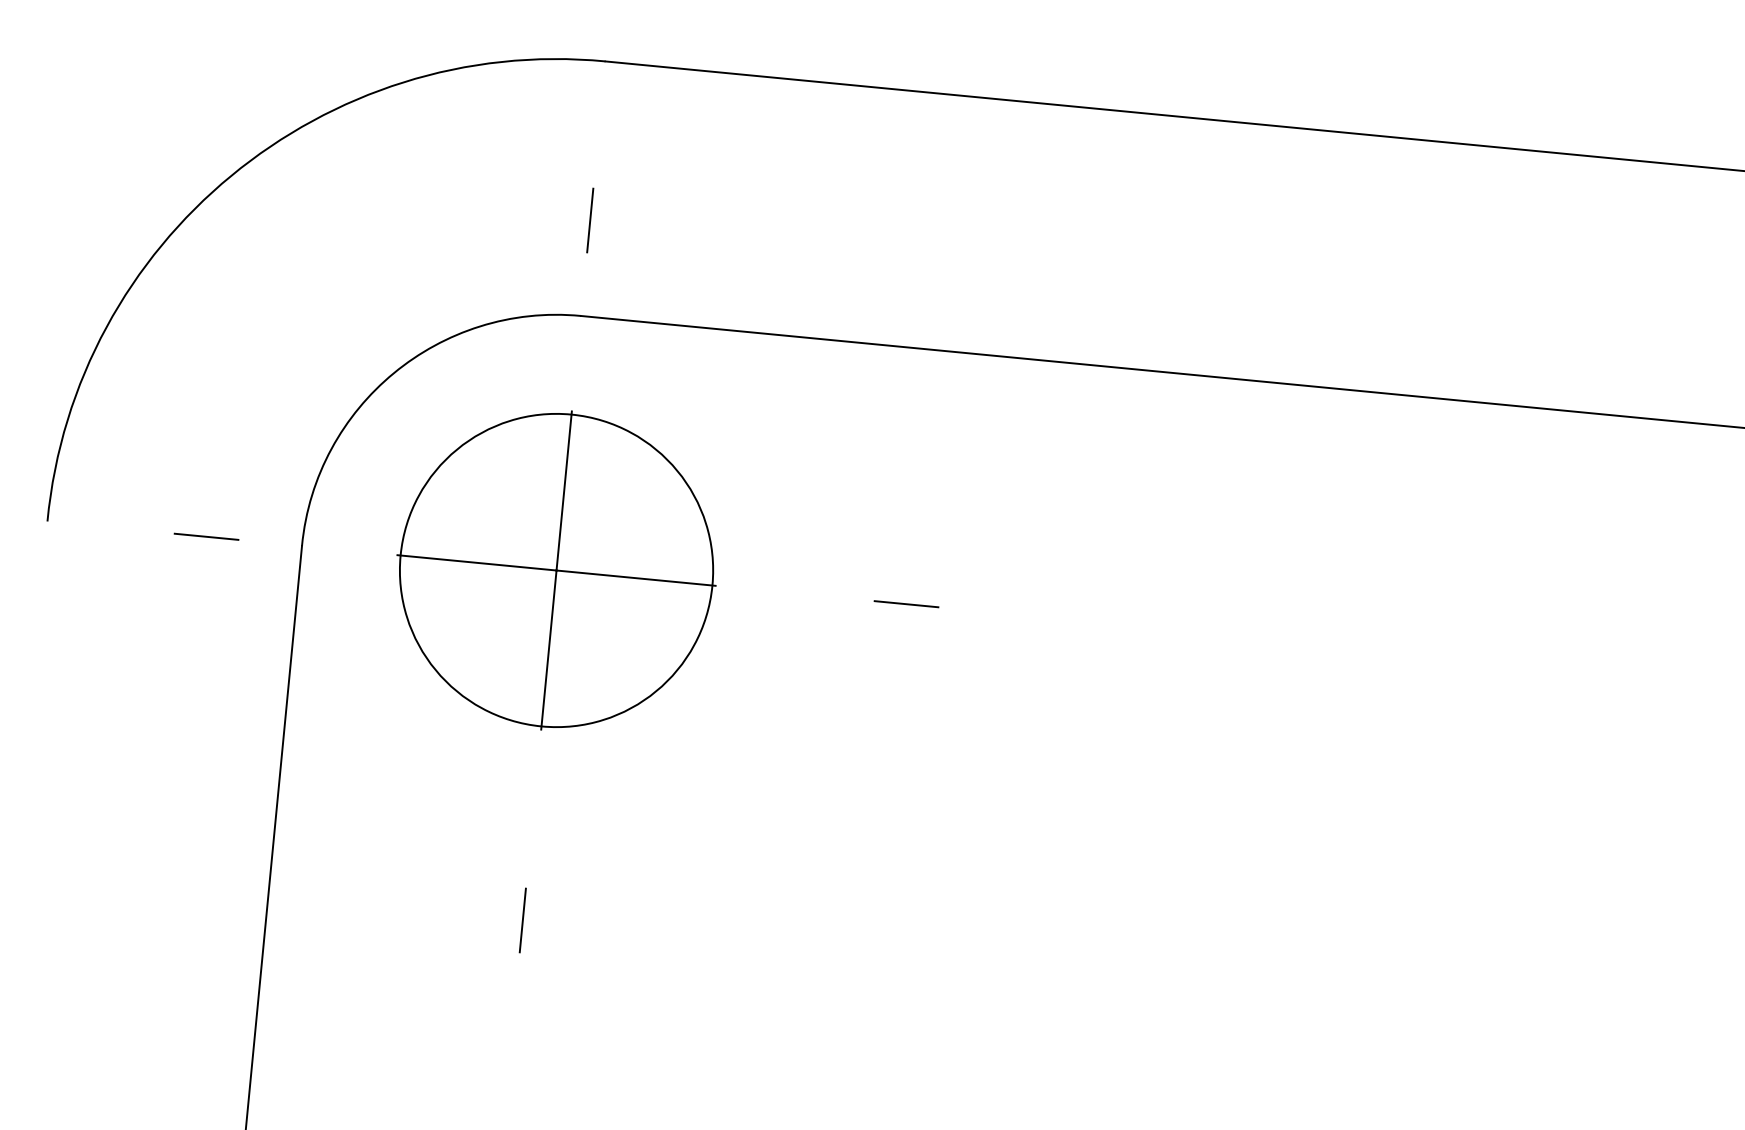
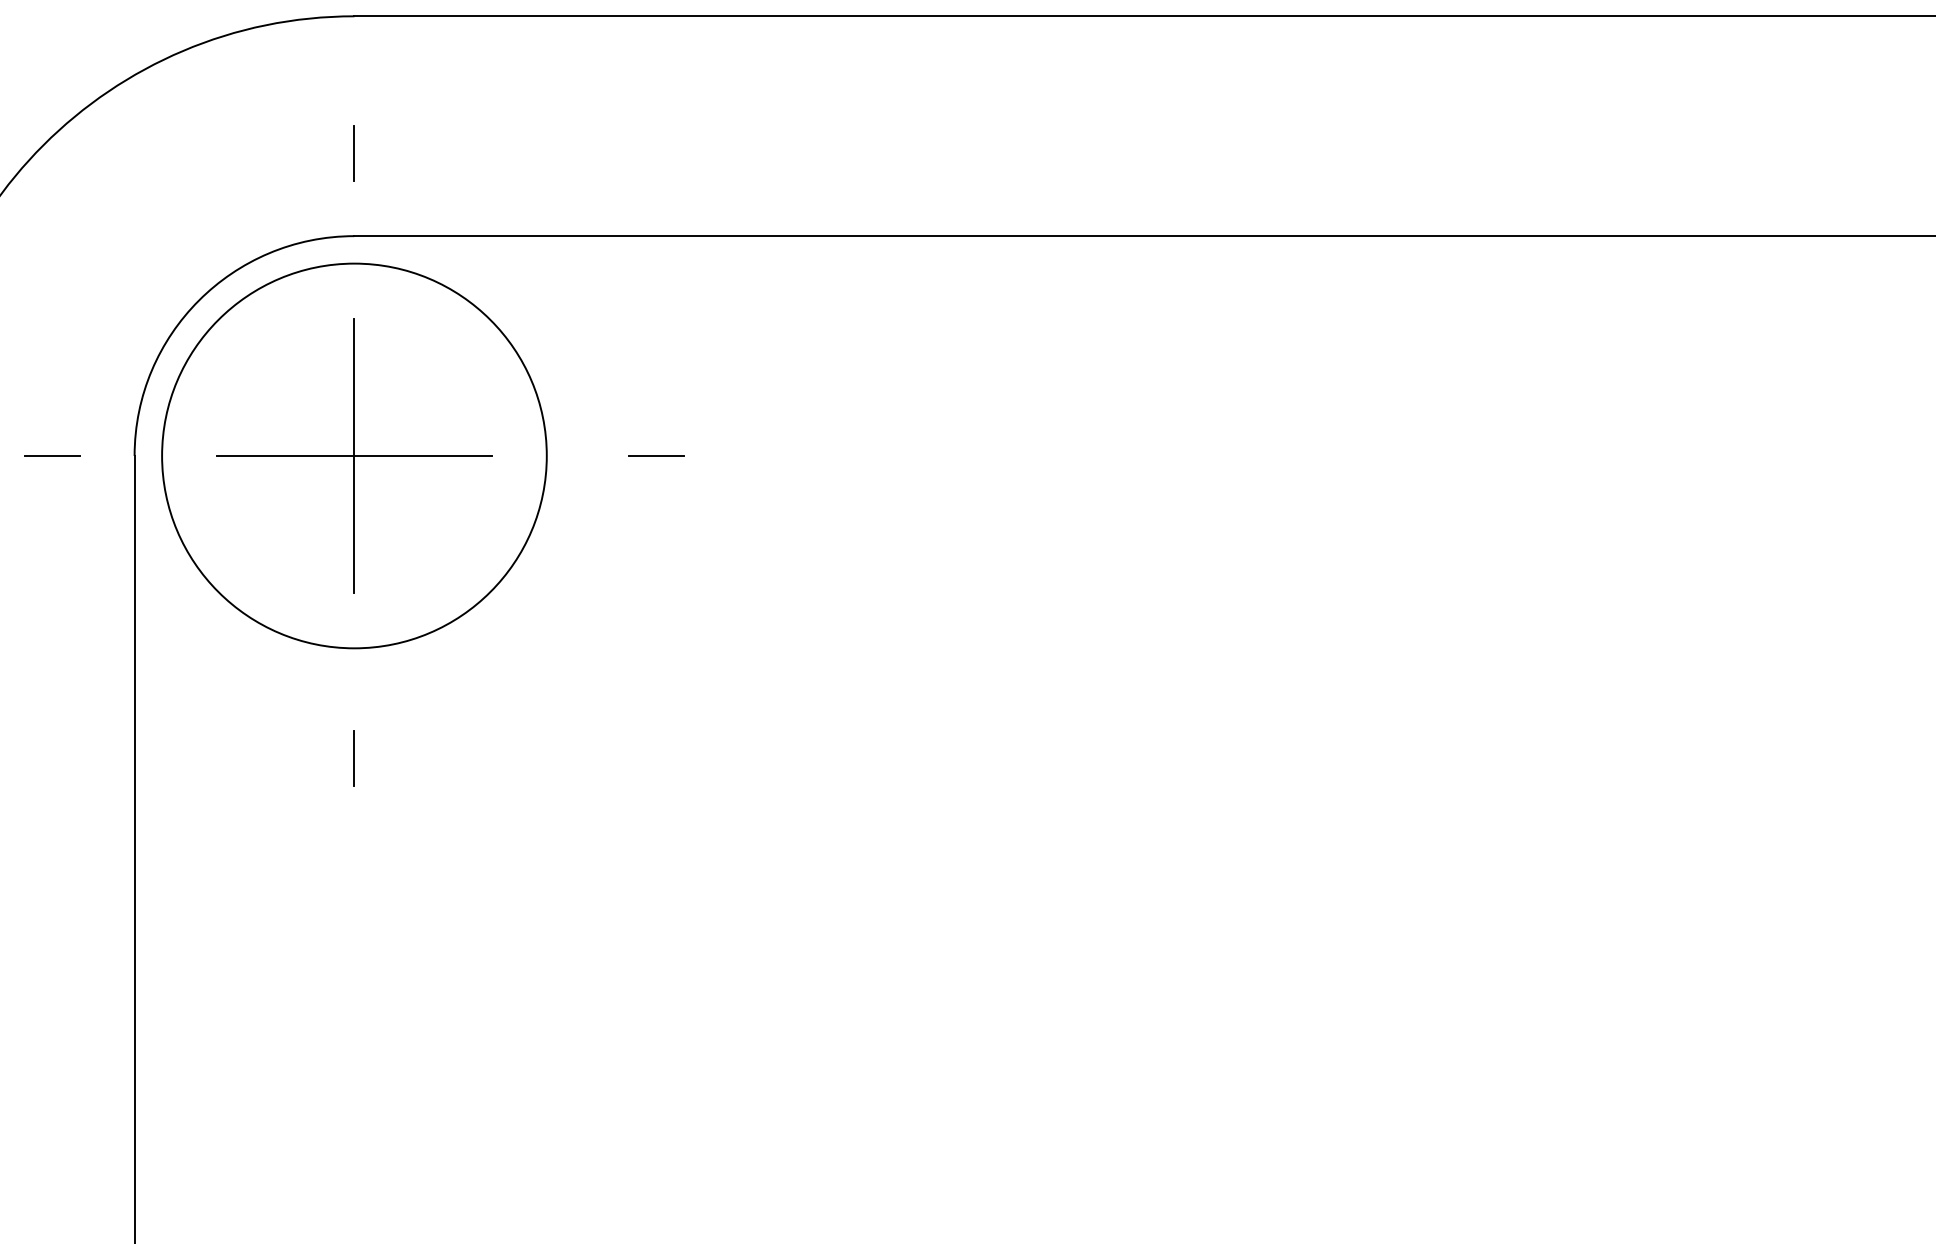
circle: (556, 569) -> (354, 455), size x1.43

